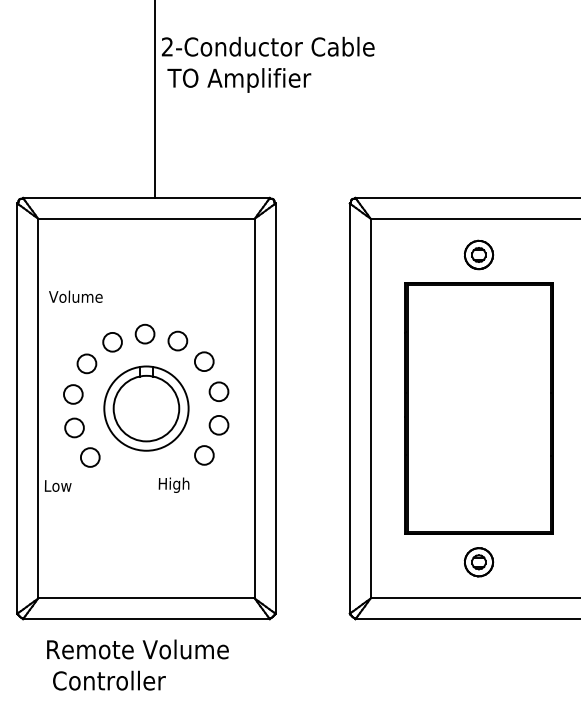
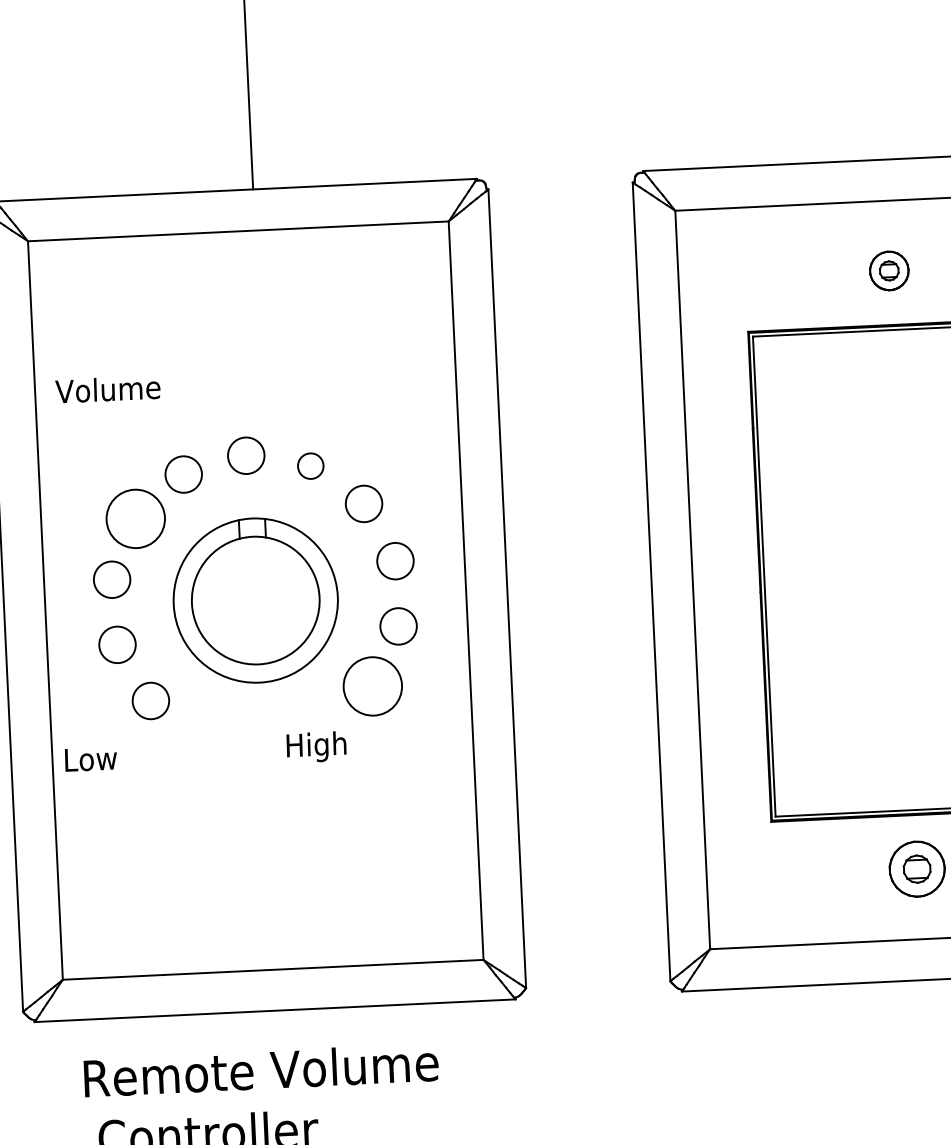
part: (479, 254) -> (890, 269), size x0.7
circle: (177, 340) -> (309, 465), size x0.7
circle: (86, 363) -> (134, 518), size x1.6
circle: (204, 455) -> (373, 686), size x1.6

